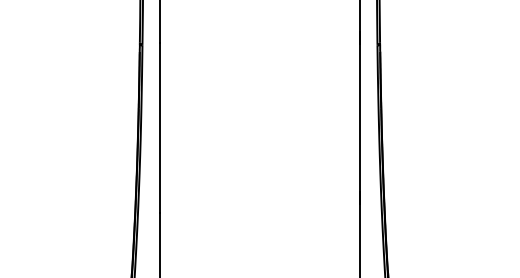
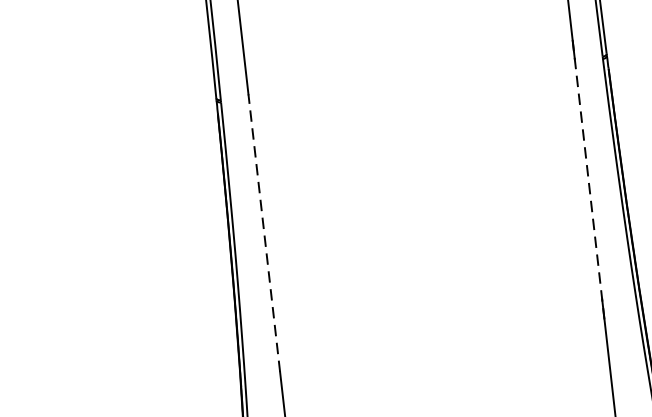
line: (360, 118) -> (588, 180), solid -> dashed
line: (159, 127) -> (263, 232), solid -> dashed

